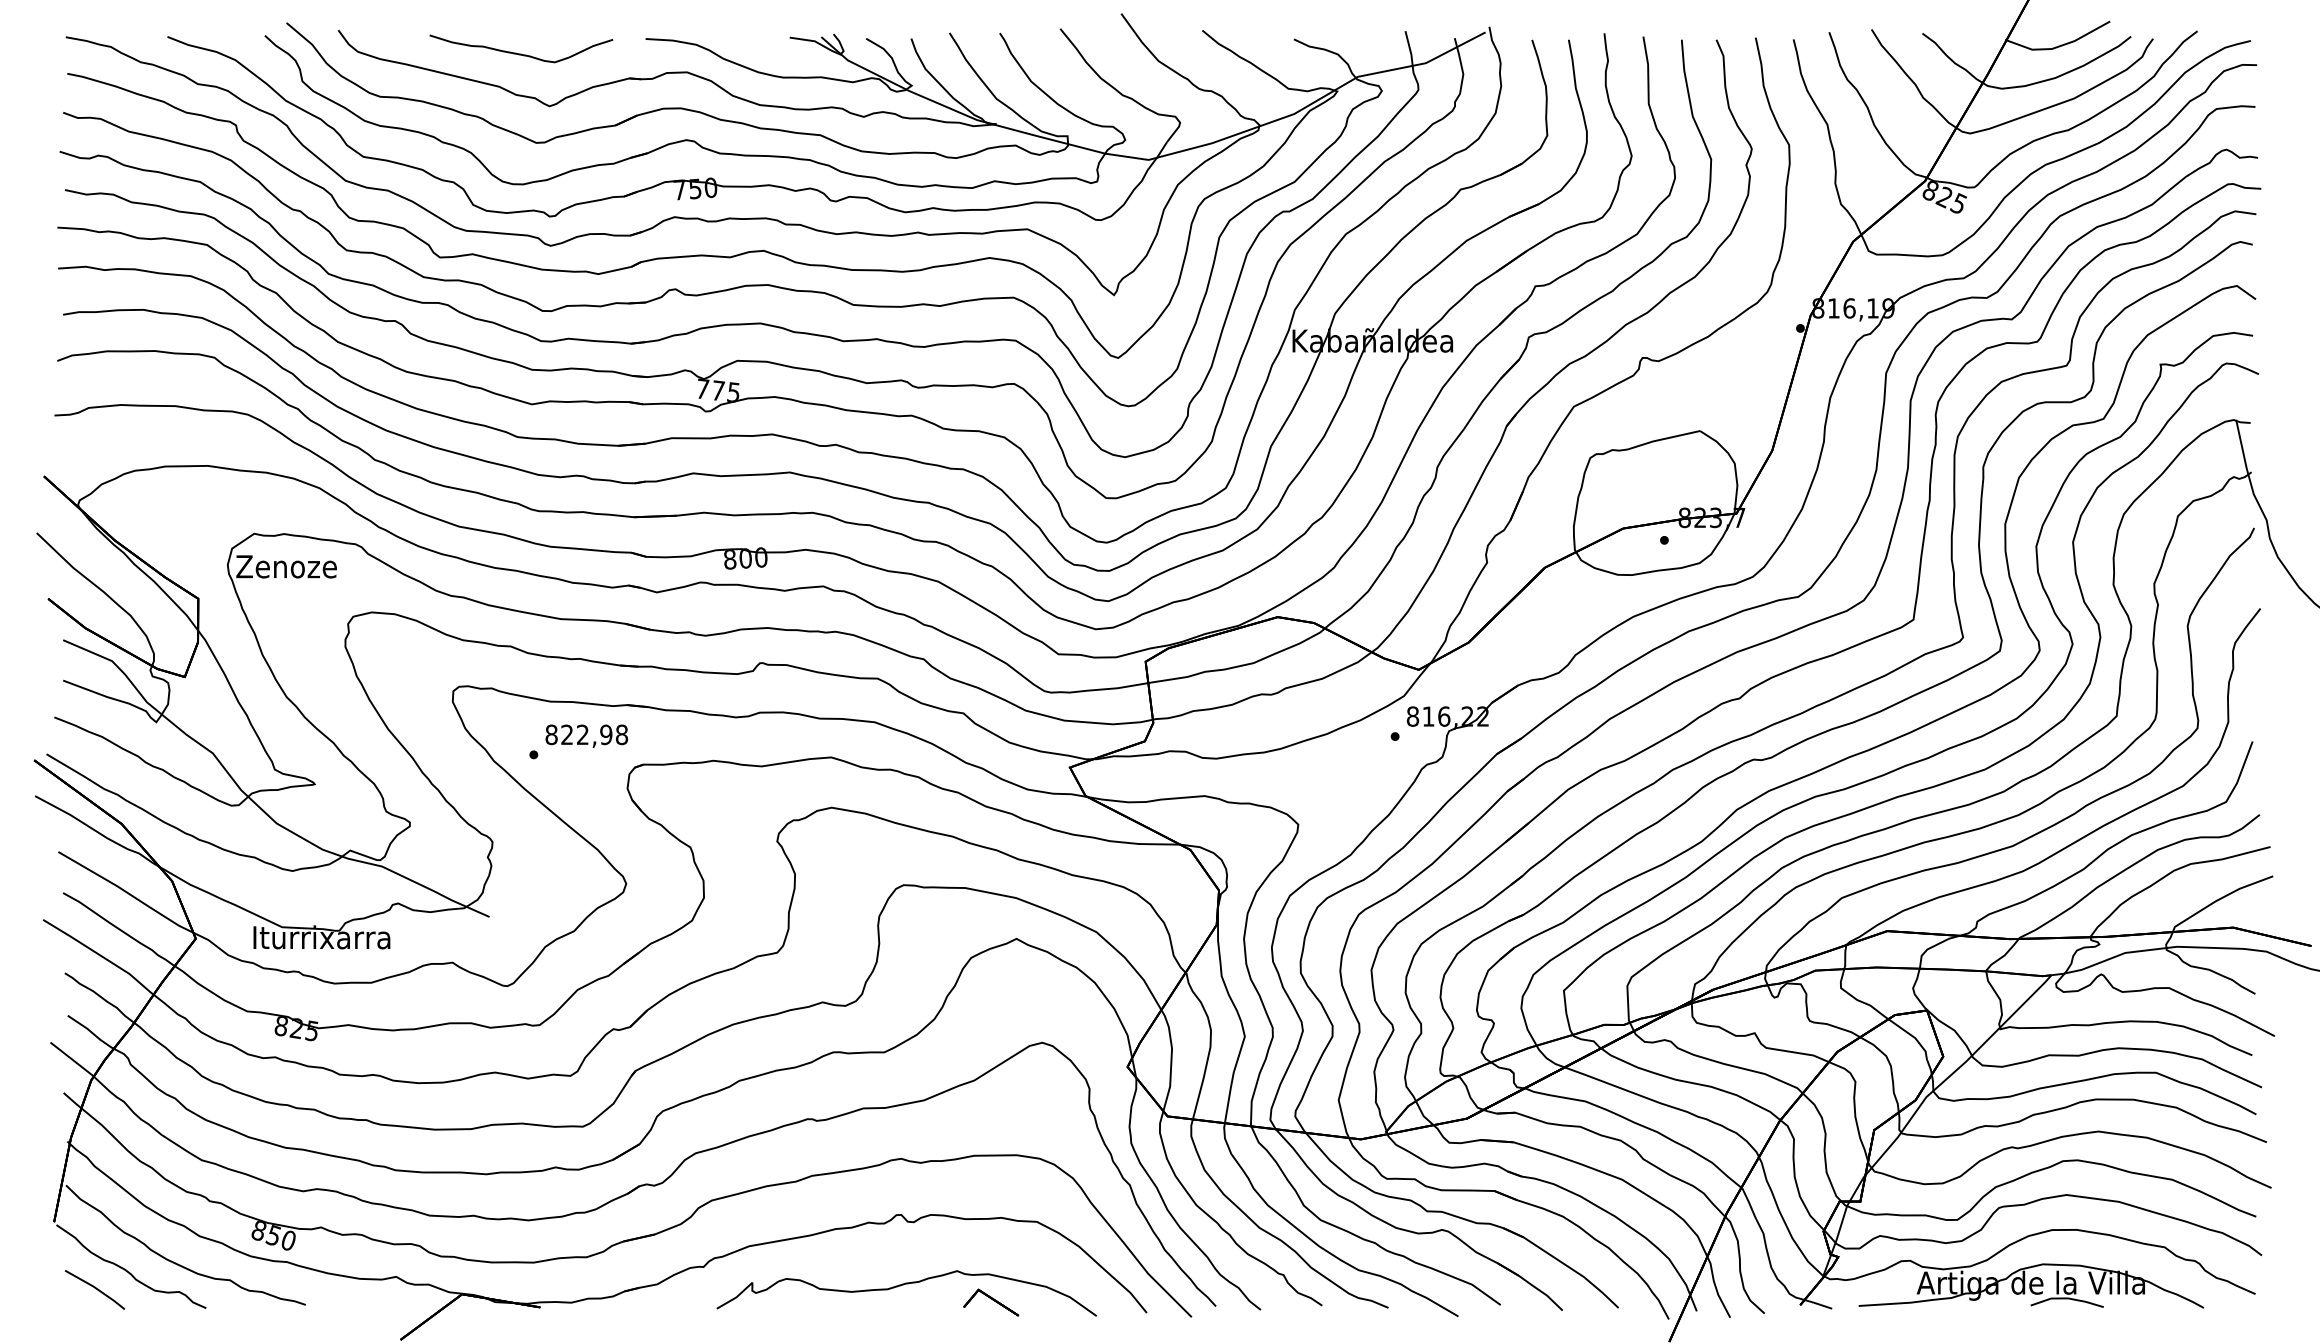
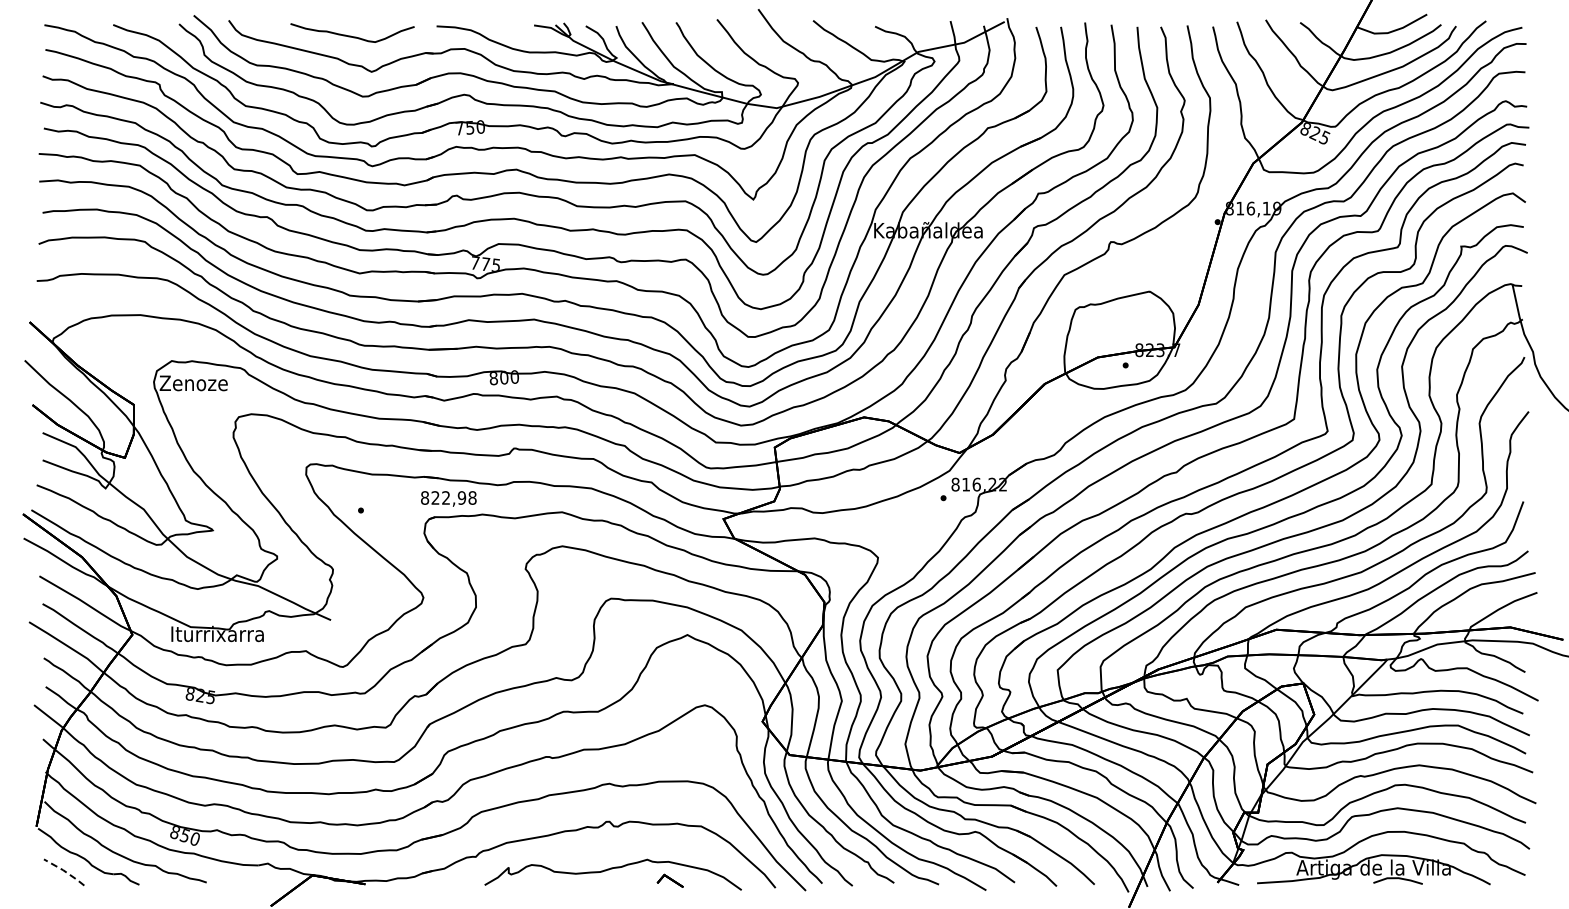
text: (586, 735) -> (448, 498), moved
line: (95, 1288) -> (64, 871), solid -> dashed
part: (991, 1301) -> (670, 880), size x0.7

